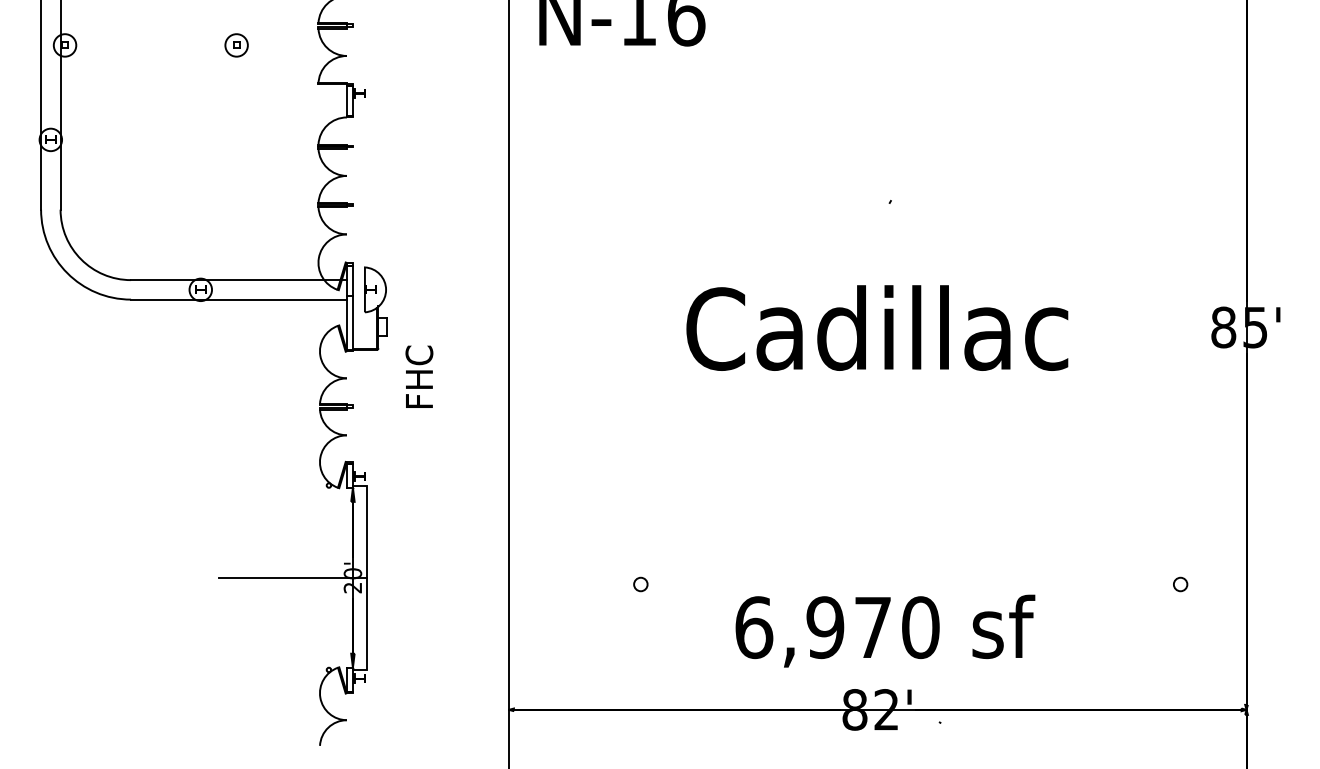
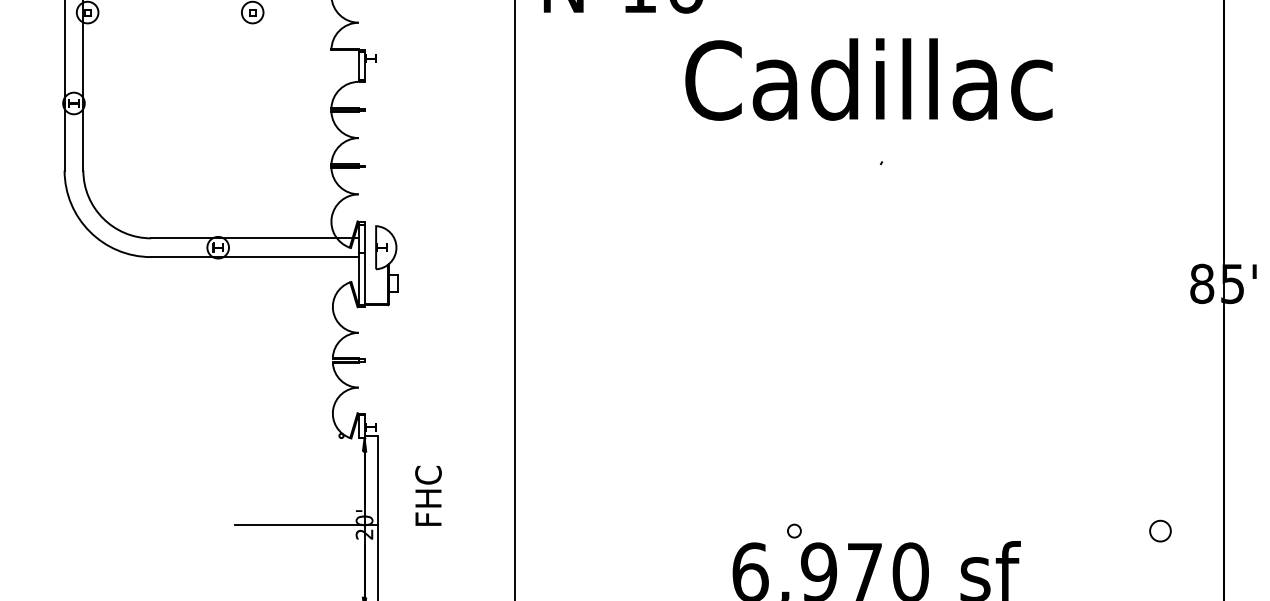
text: (877, 327) -> (869, 79), moved
text: (419, 376) -> (428, 495), moved
circle: (640, 584) -> (794, 531), moved
circle: (1180, 584) -> (1160, 531), size x1.6

